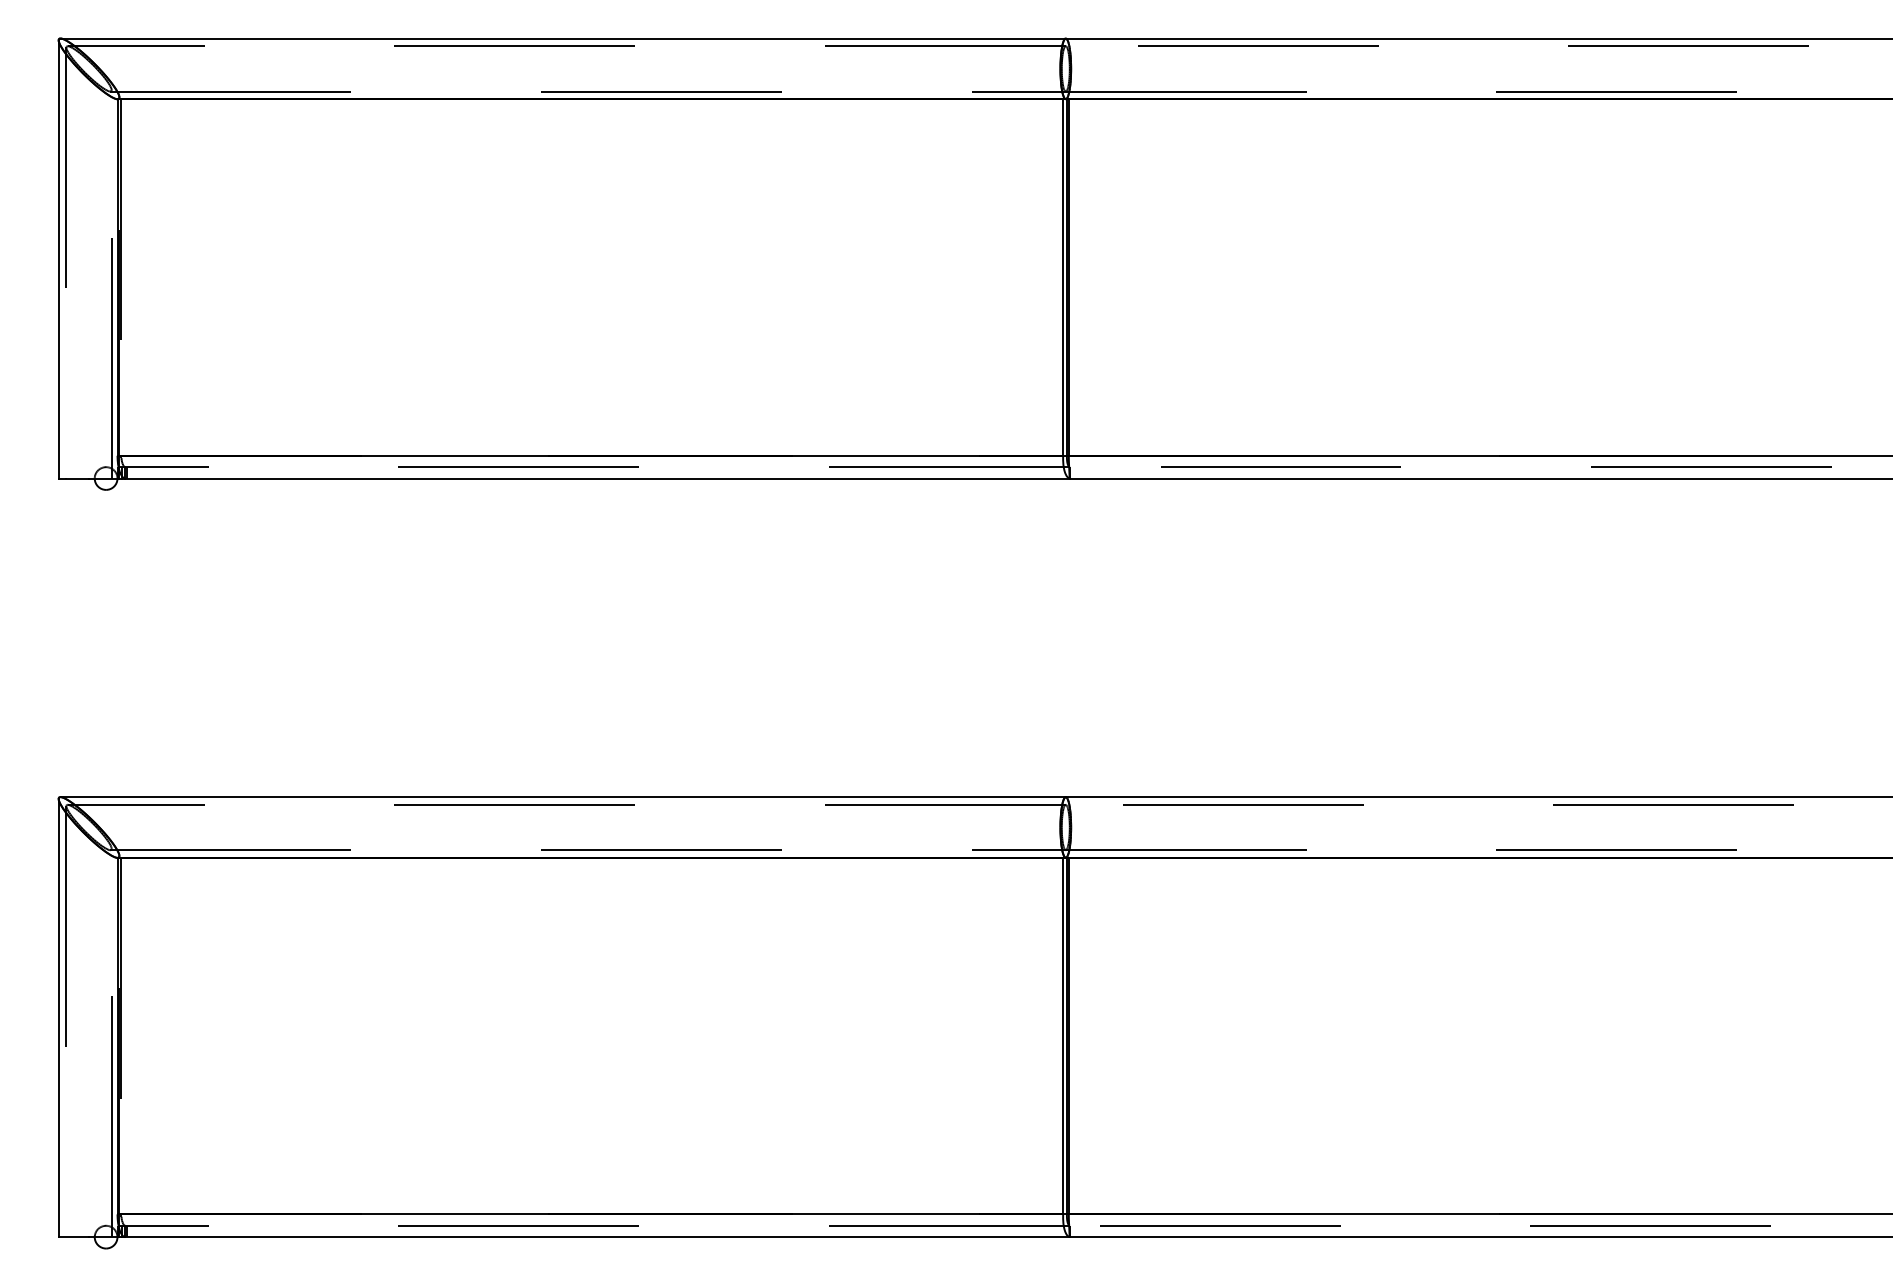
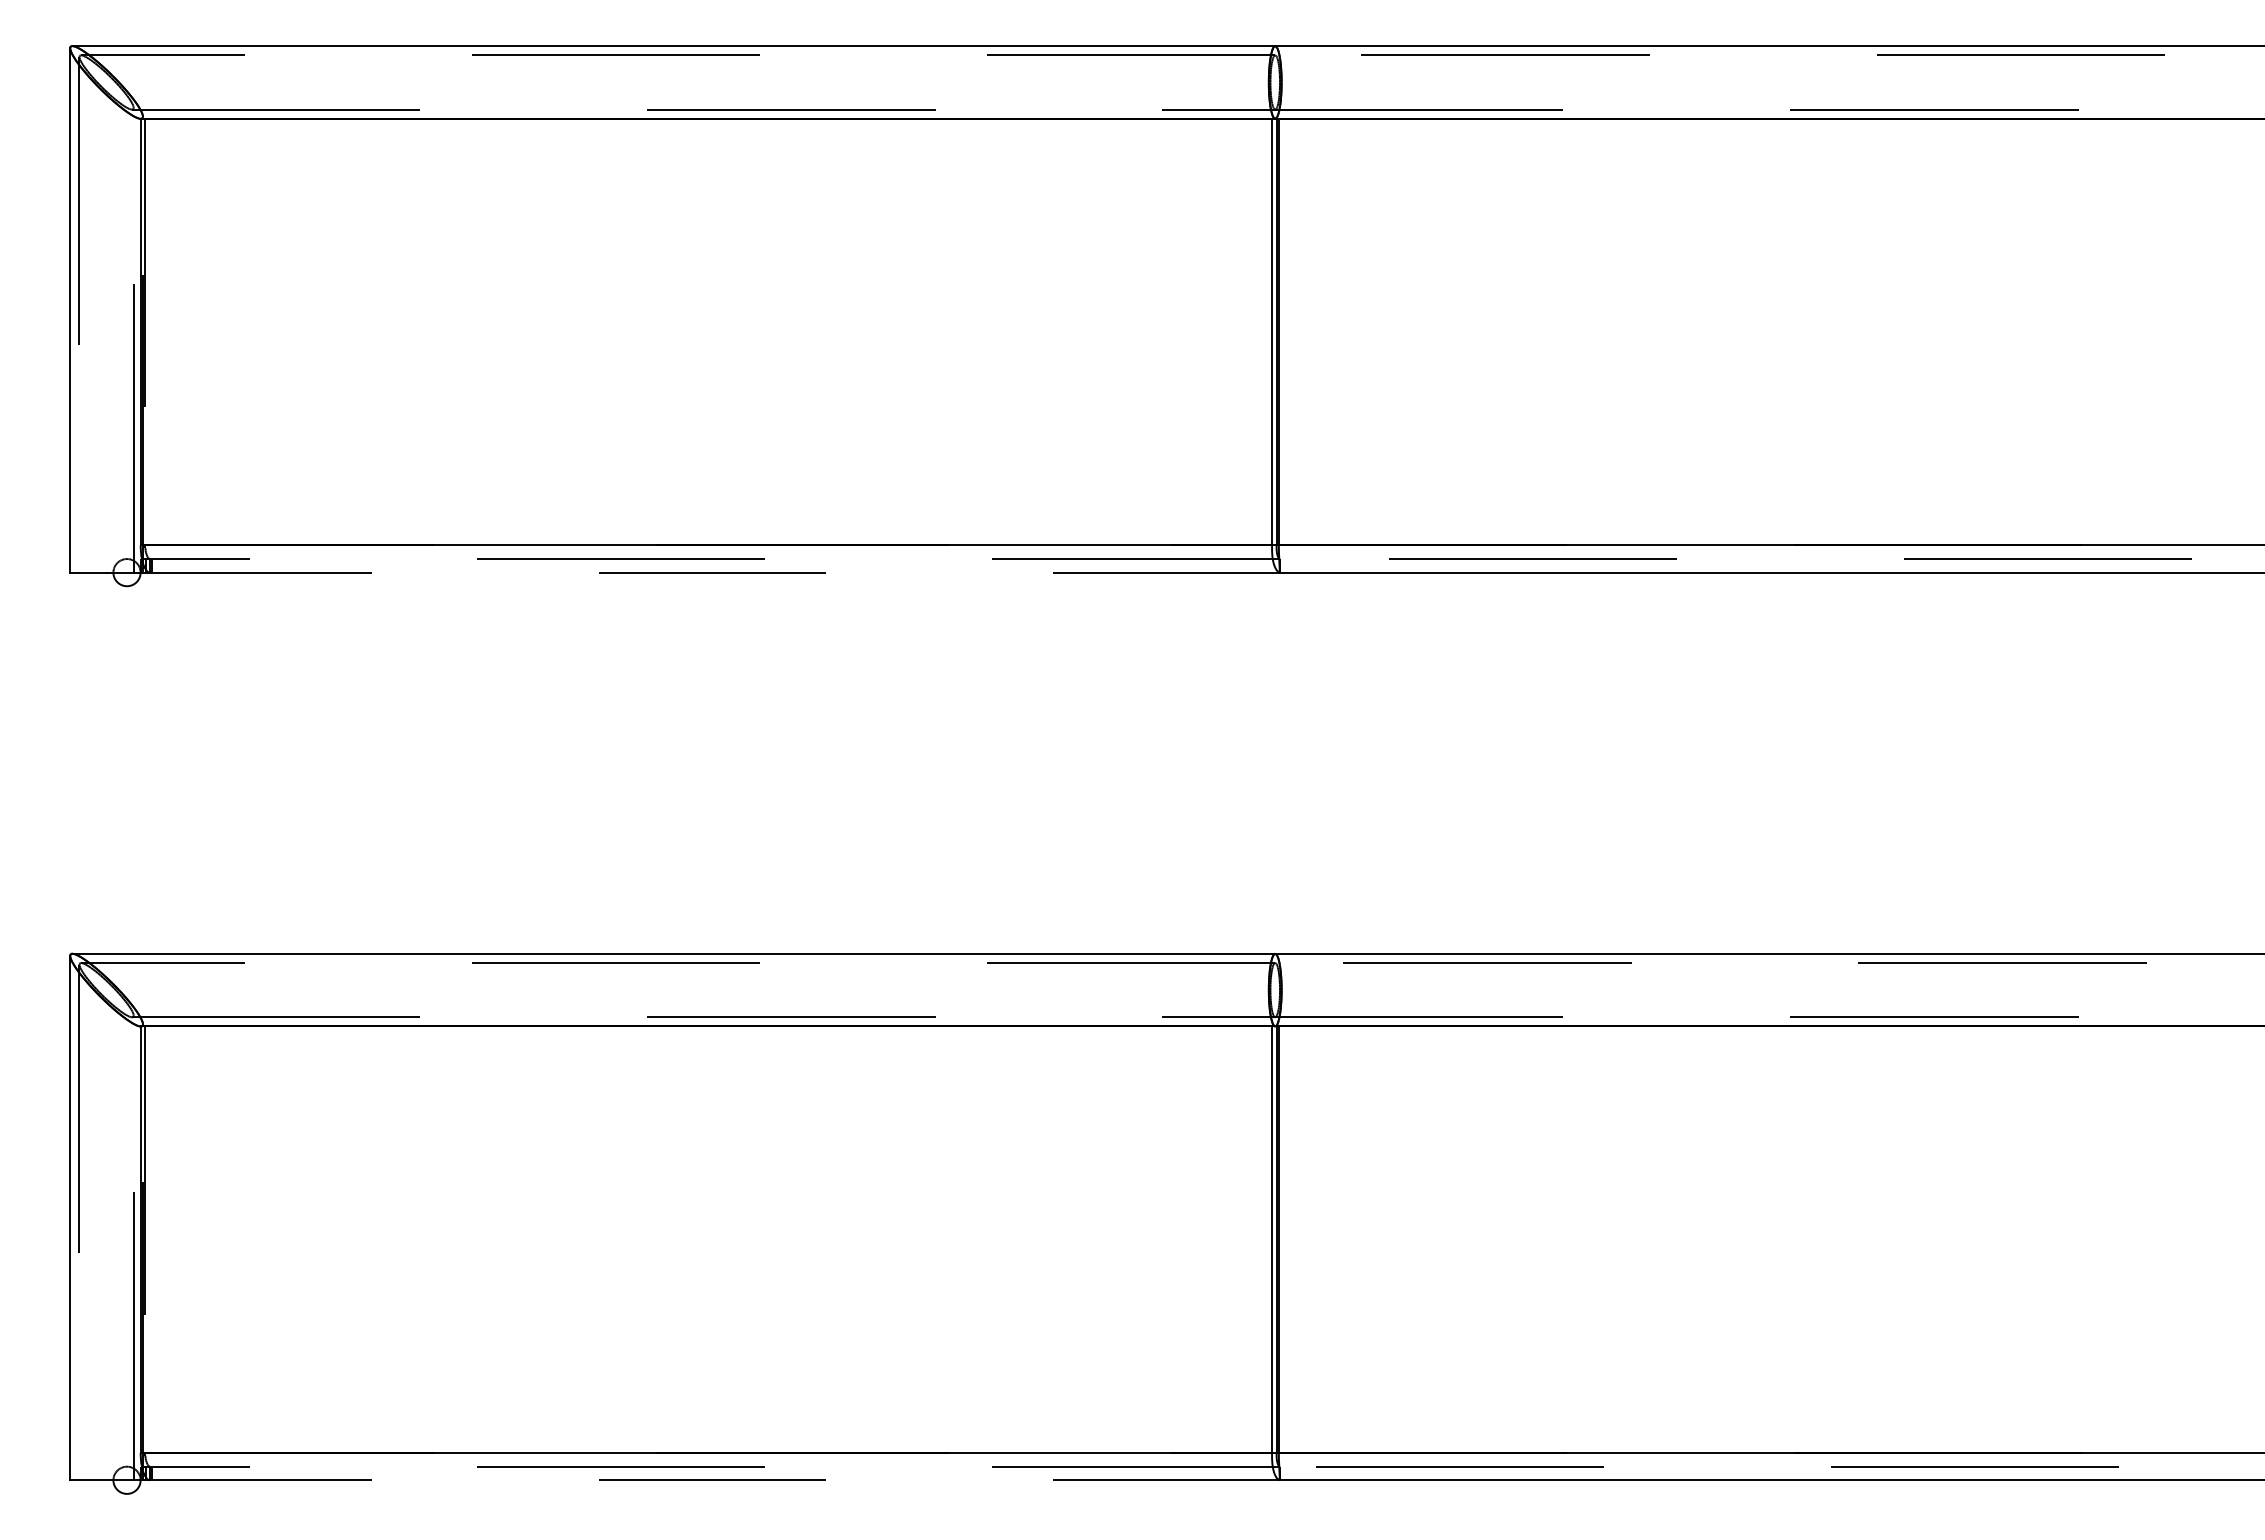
line: (597, 478) -> (714, 572), solid -> dashed
line: (597, 1237) -> (714, 1480), solid -> dashed

